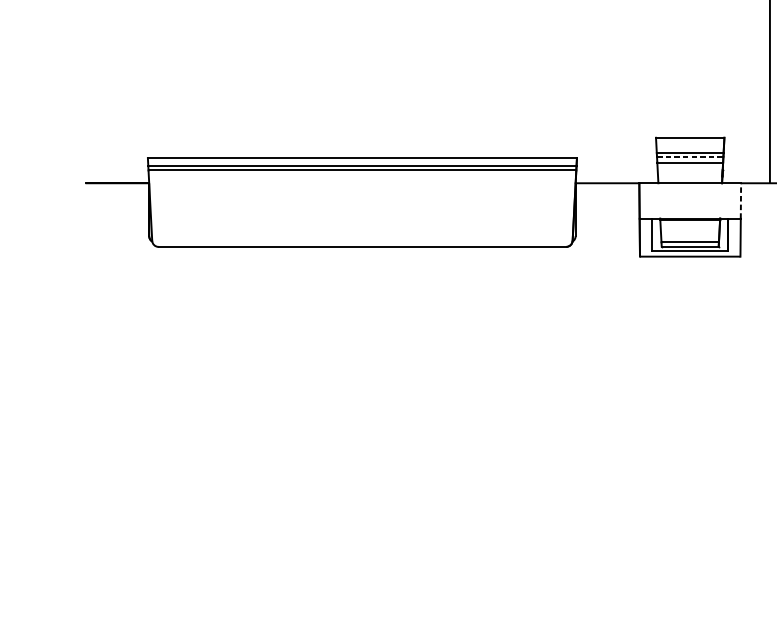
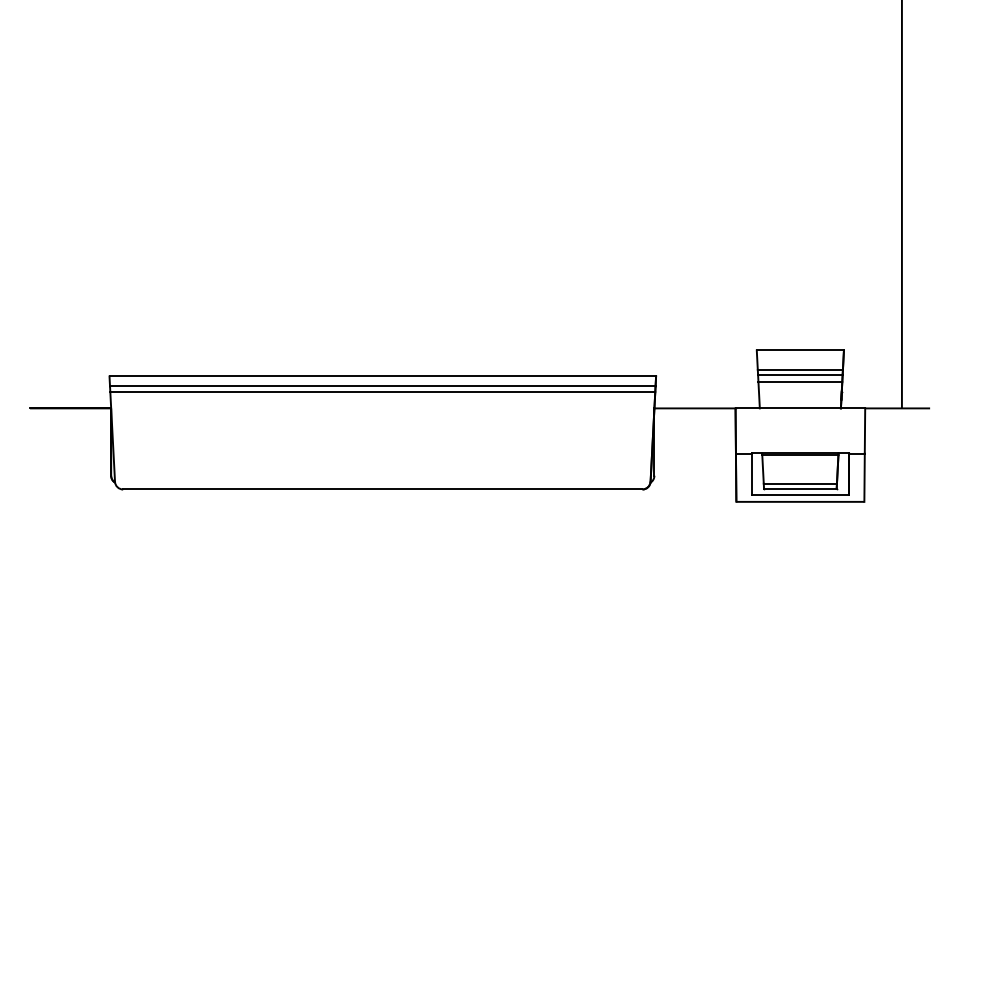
line: (690, 156) -> (800, 374), dashed -> solid
line: (740, 201) -> (864, 431), dashed -> solid

